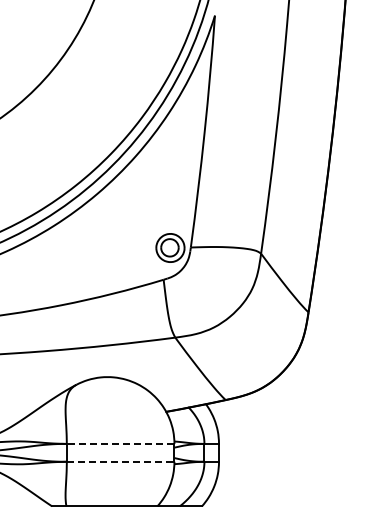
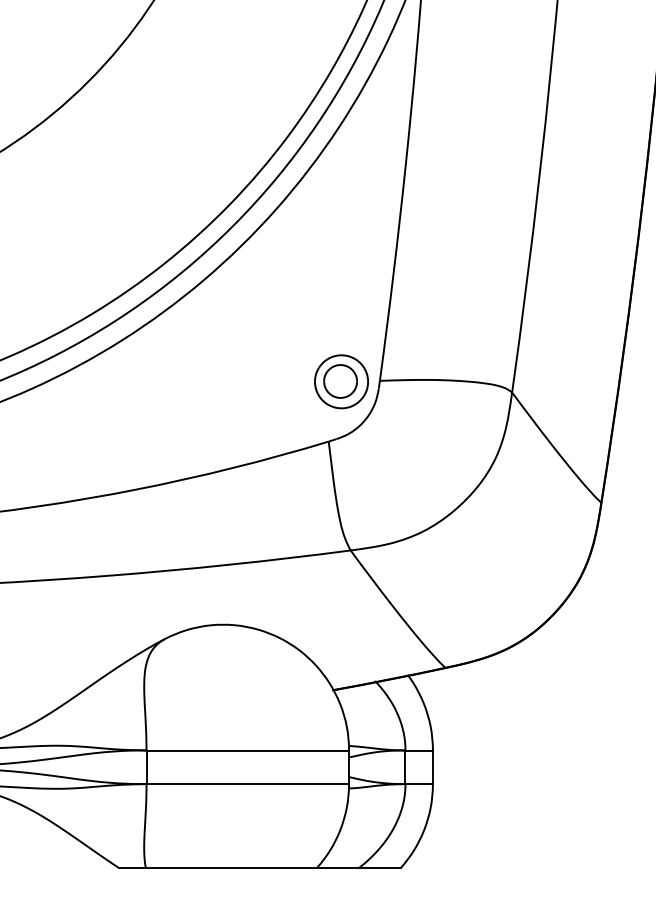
line: (120, 443) -> (247, 749), dashed -> solid
line: (120, 461) -> (247, 783), dashed -> solid

